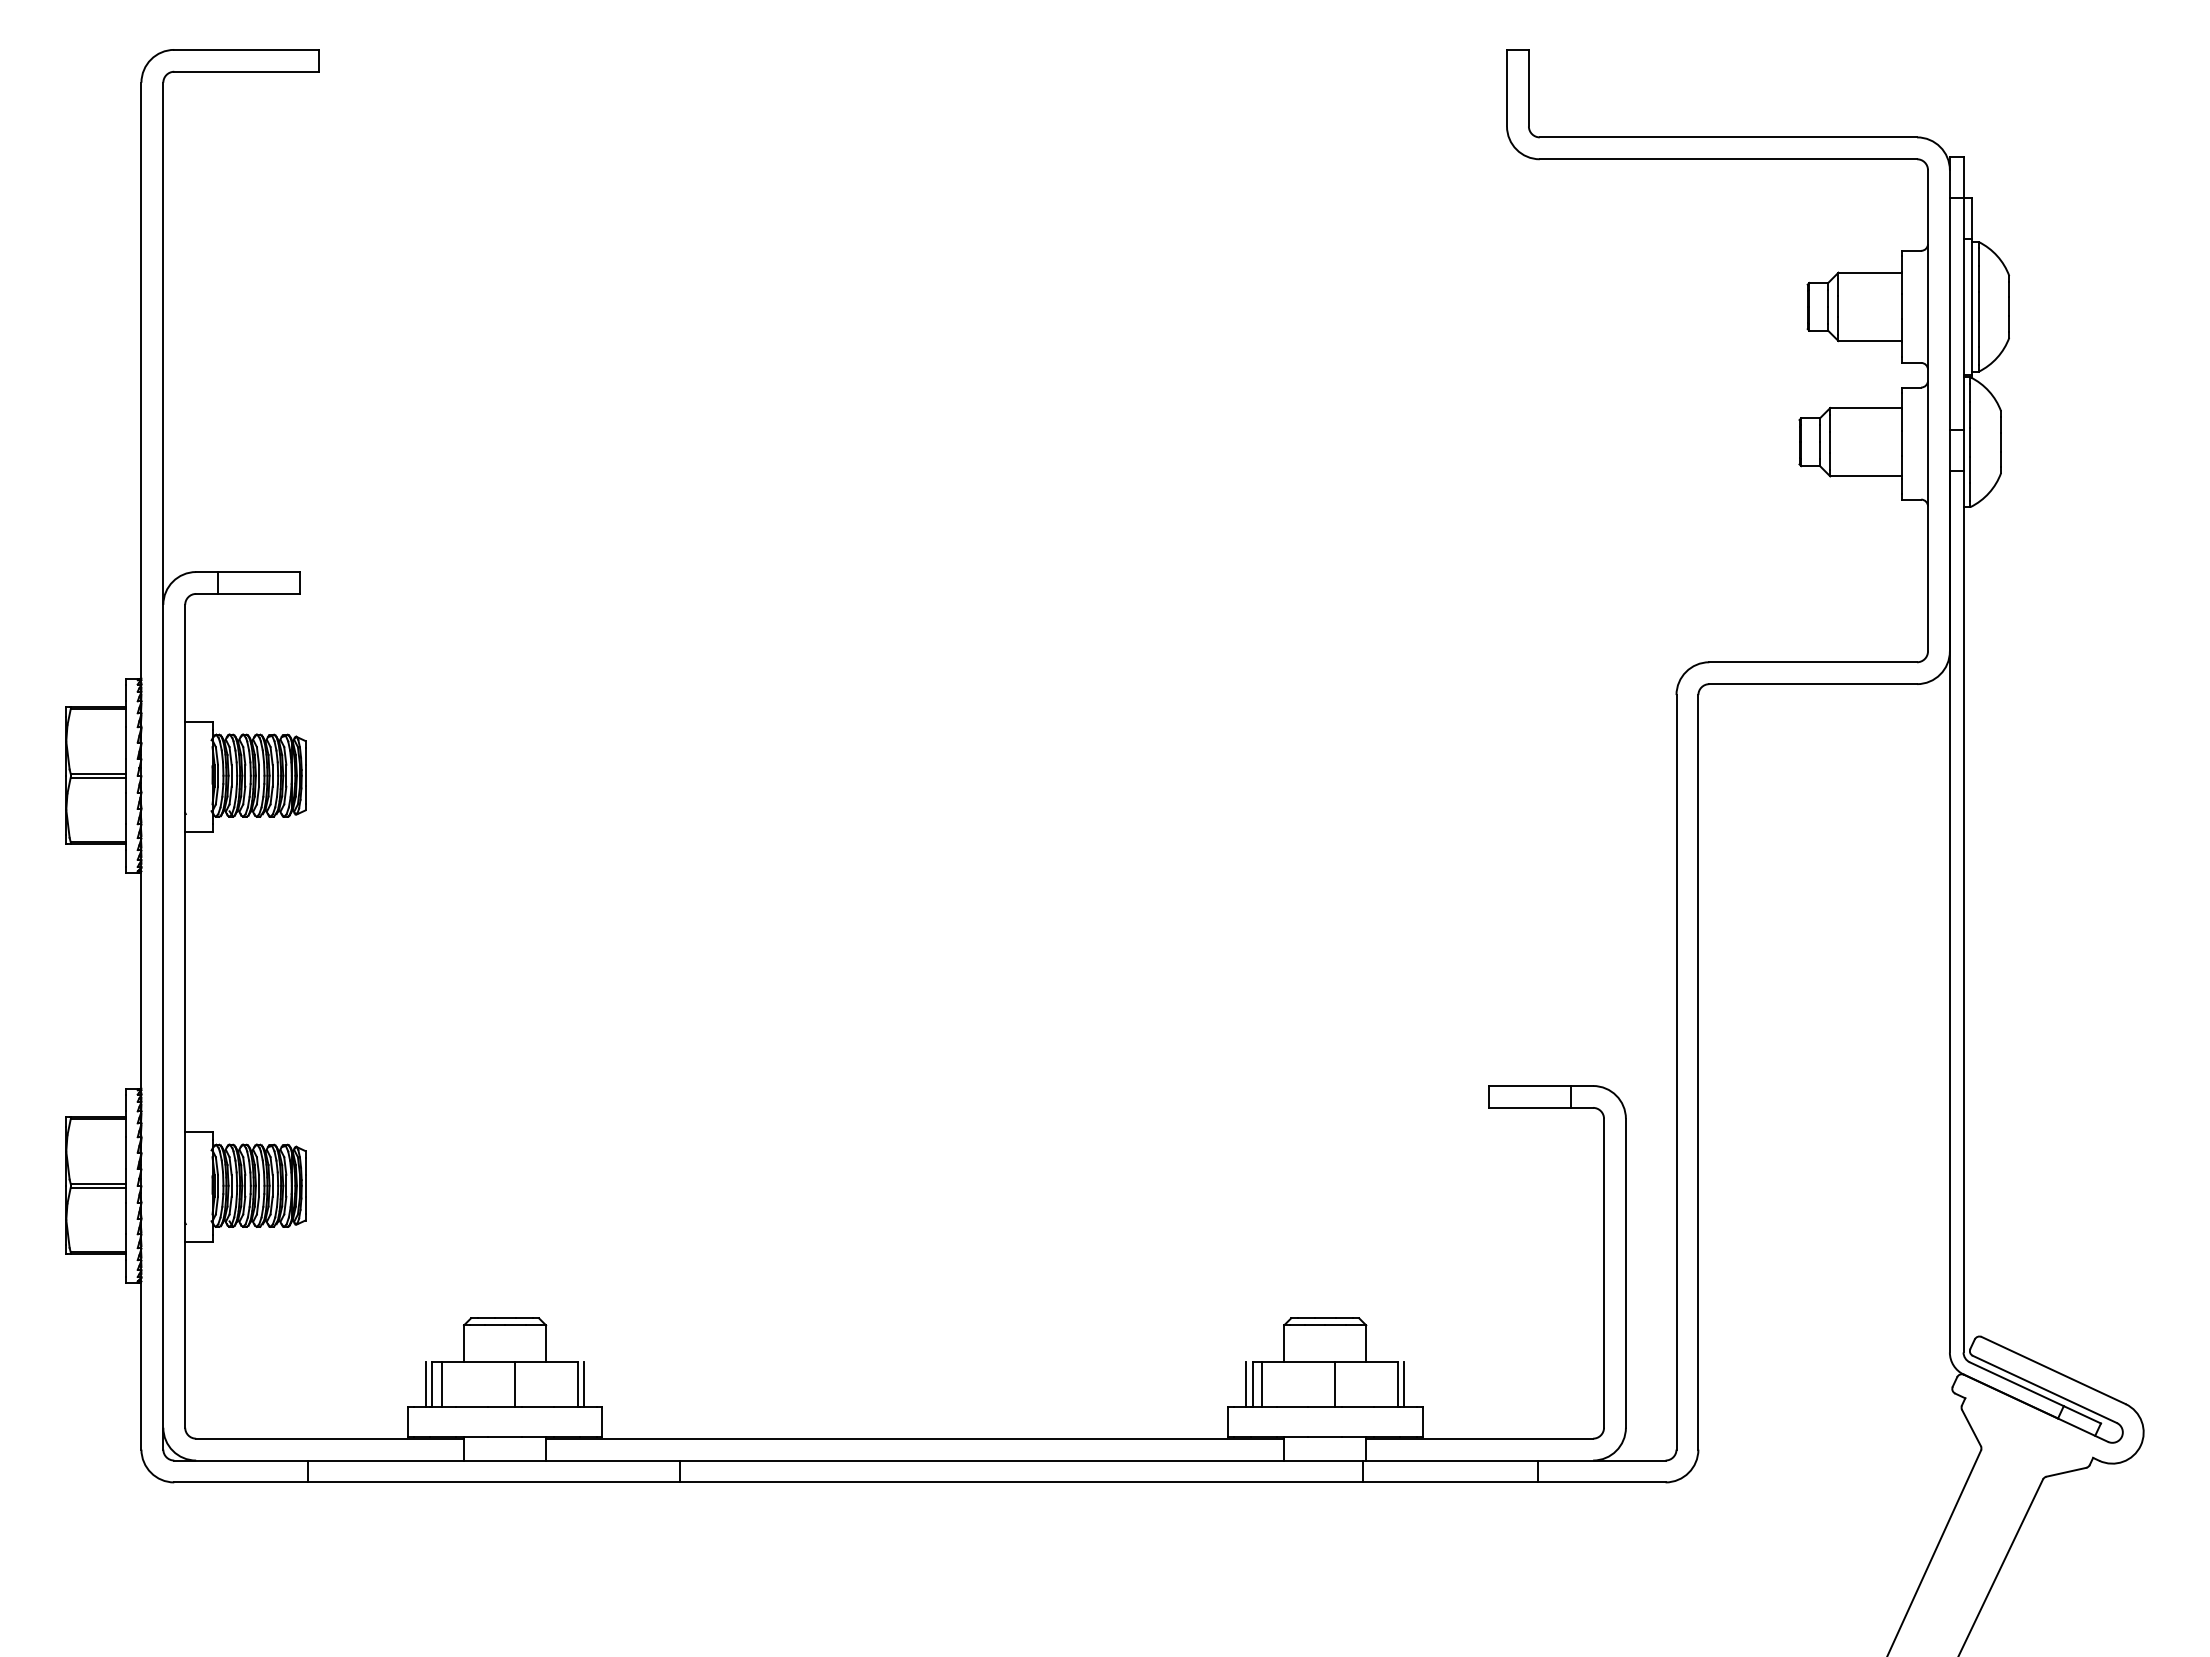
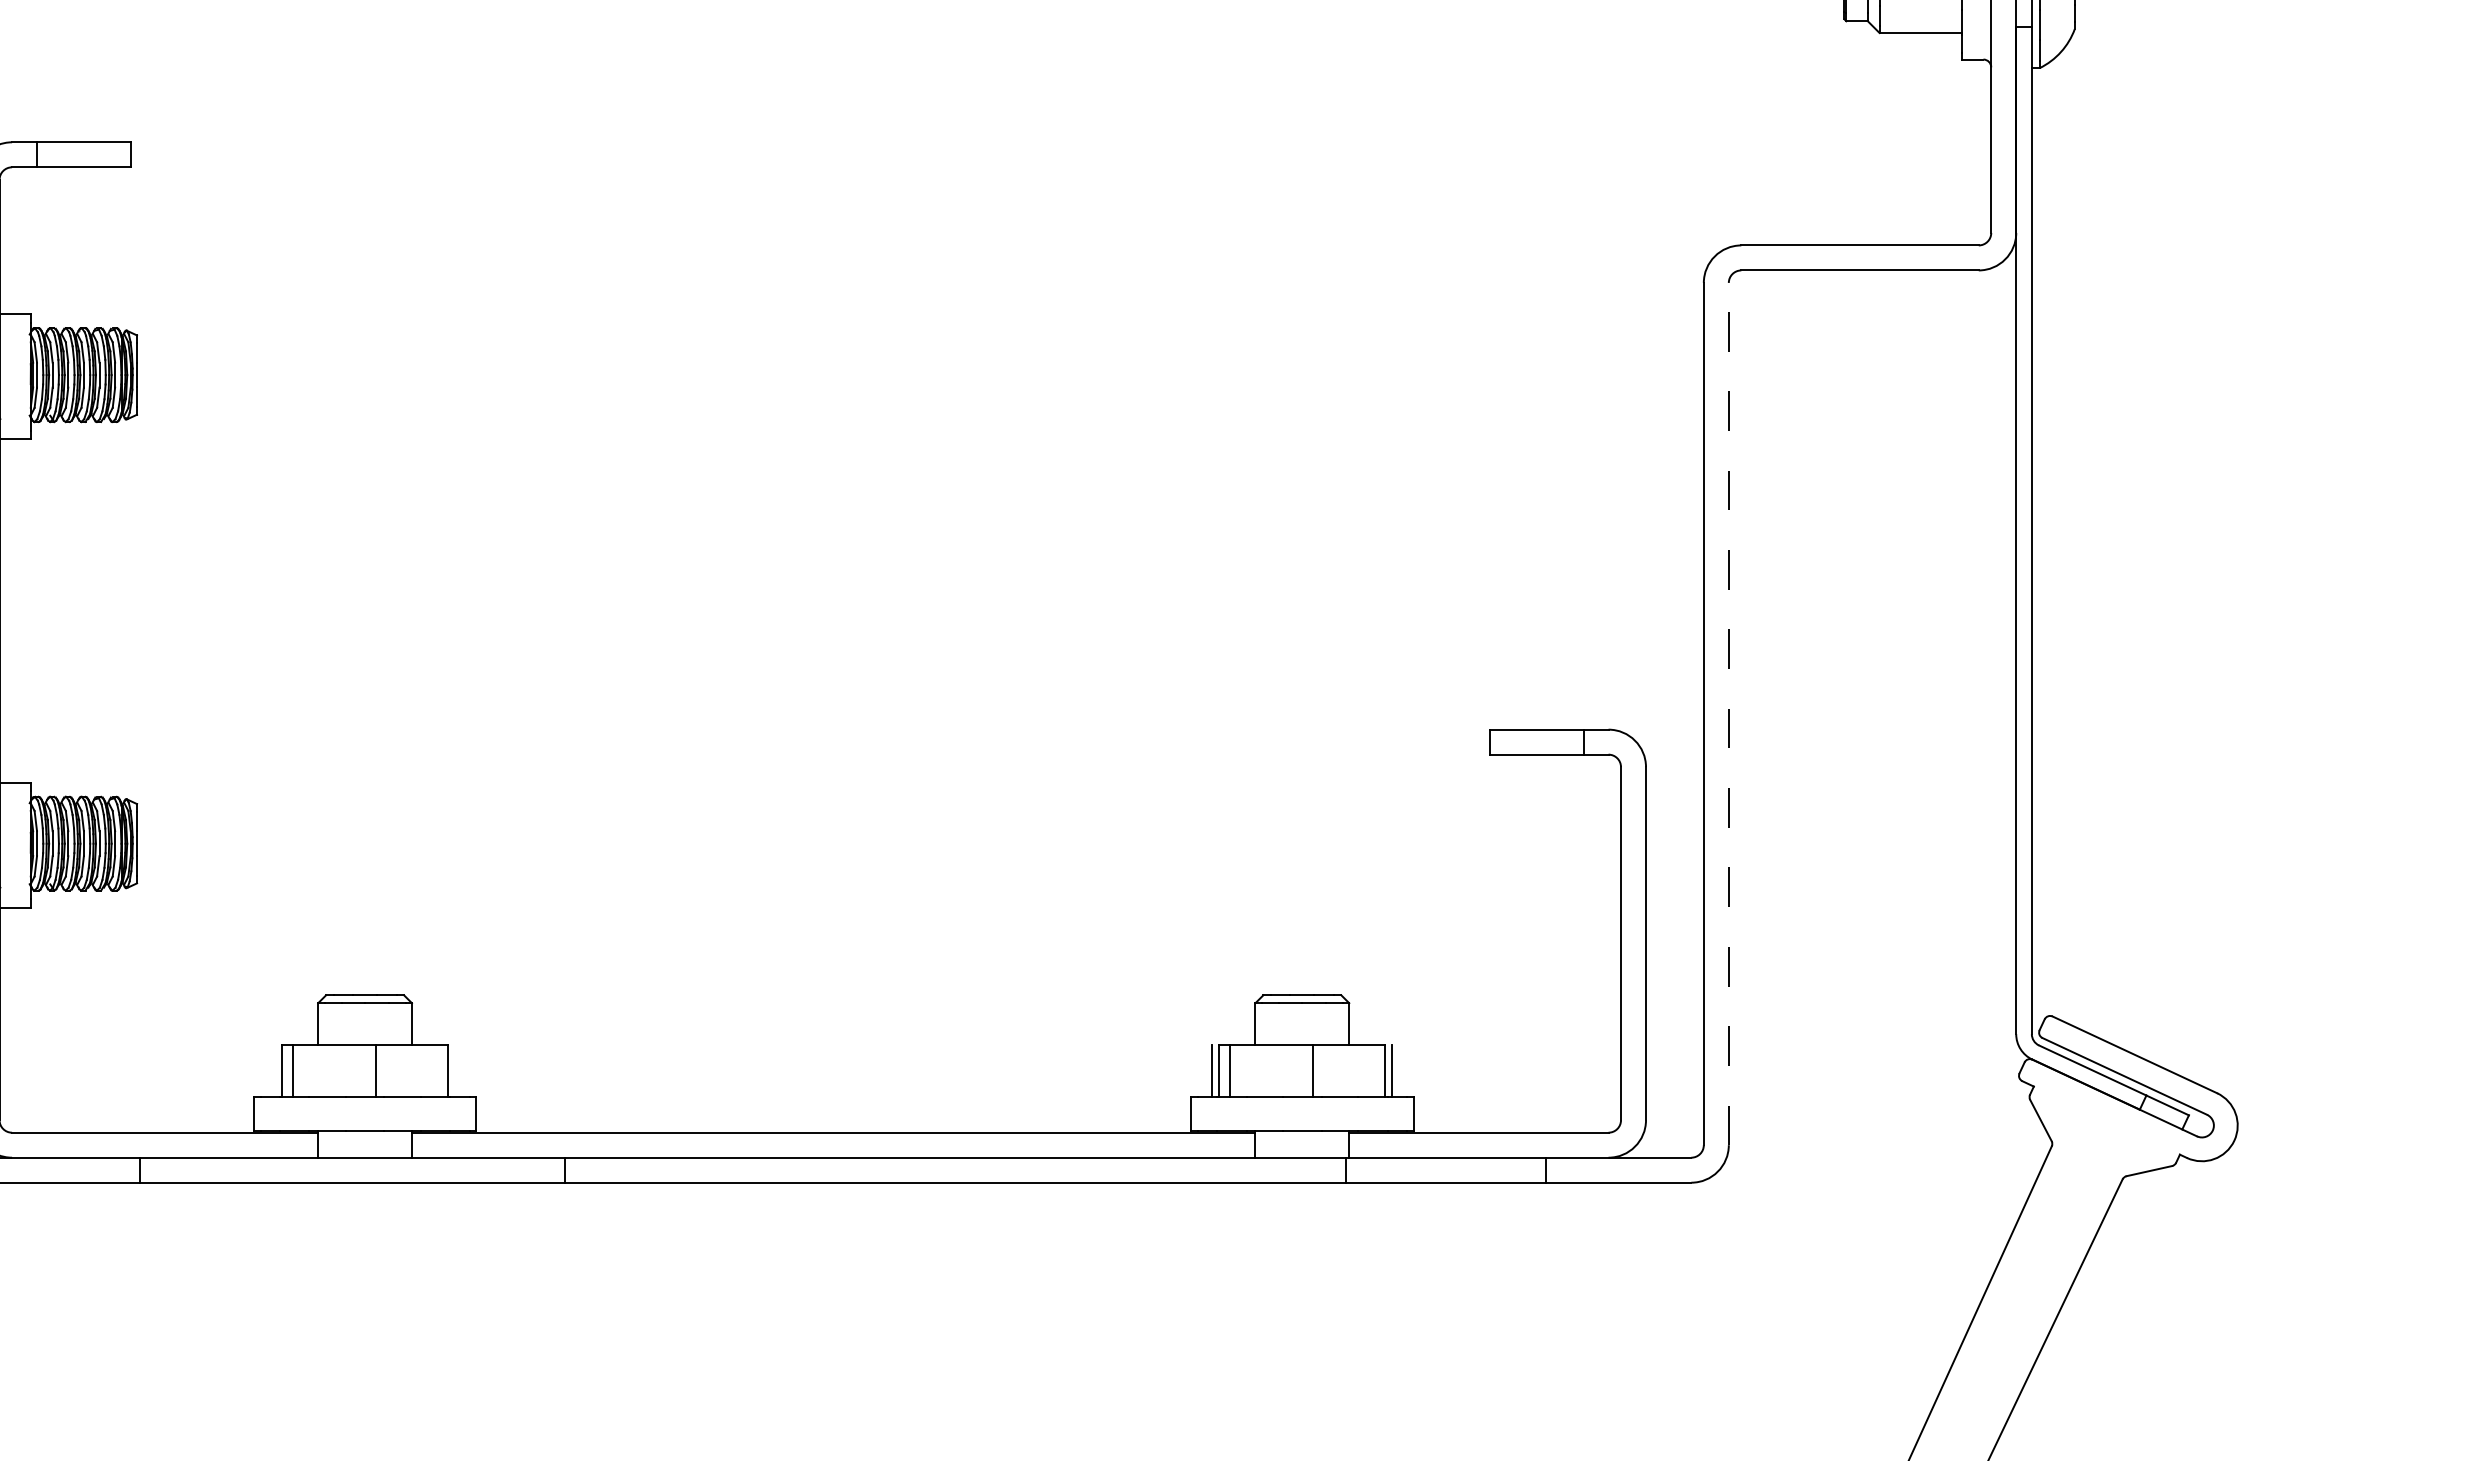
line: (1698, 1071) -> (1728, 713), solid -> dashed
line: (426, 1384) -> (275, 1070), removed
line: (583, 1384) -> (454, 1070), removed

